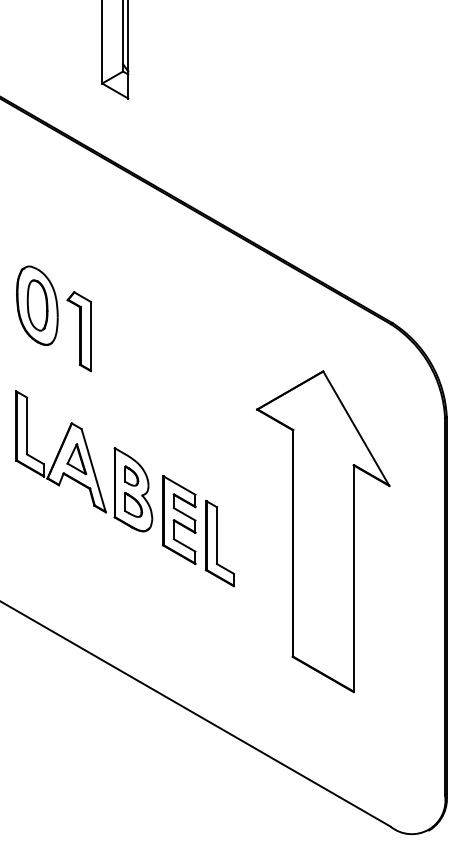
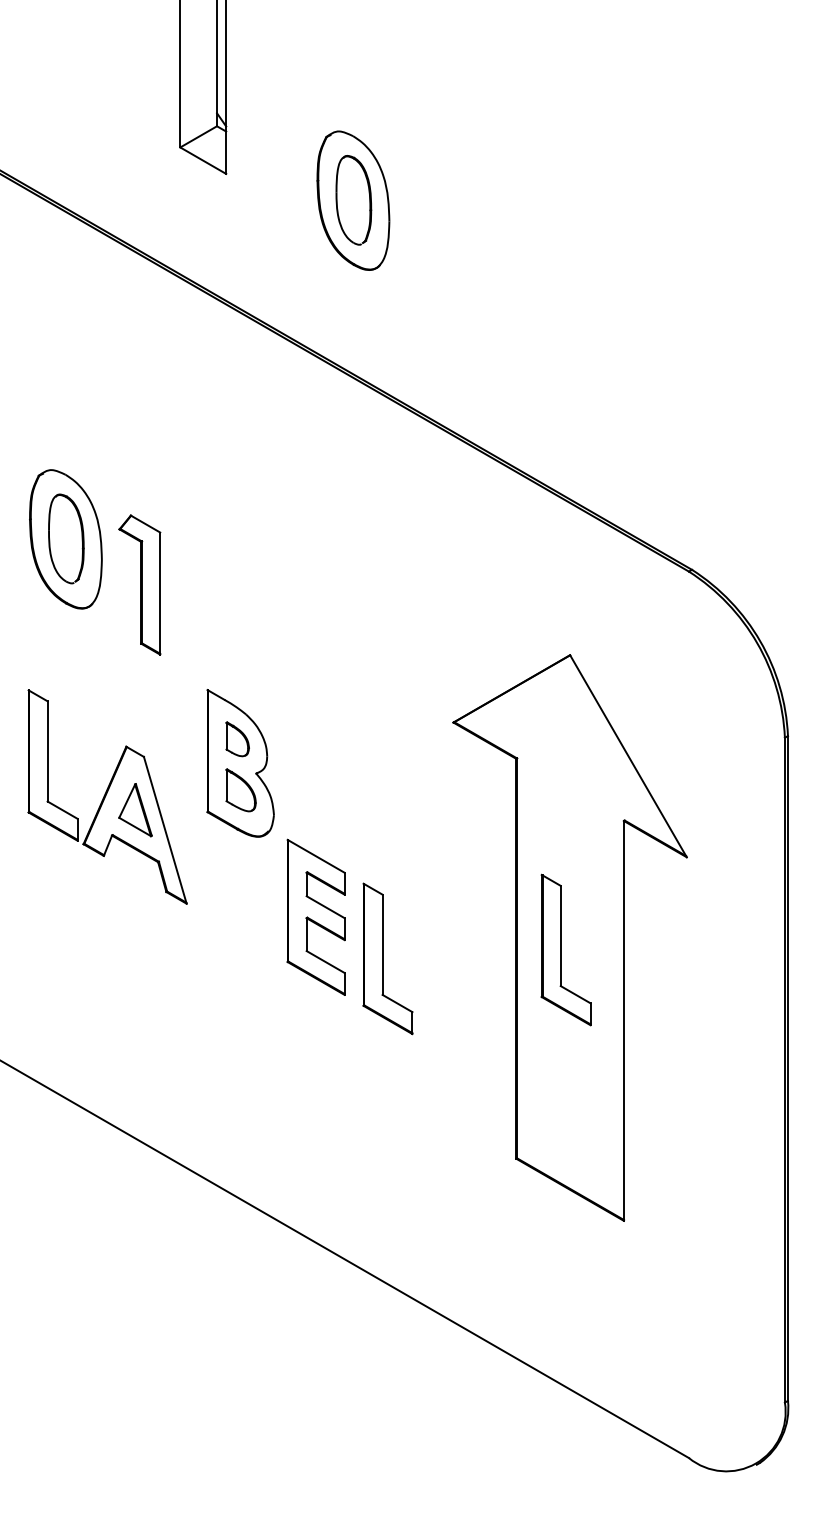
part: (200, 113) -> (353, 200), added
part: (133, 489) -> (240, 762), moved
part: (320, 538) -> (565, 949), added

